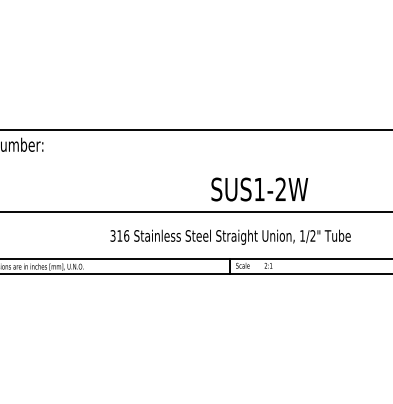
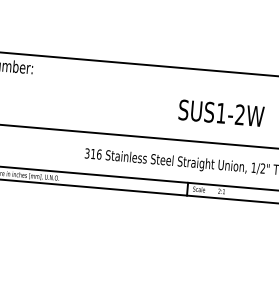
text: (259, 189) -> (221, 113), moved

